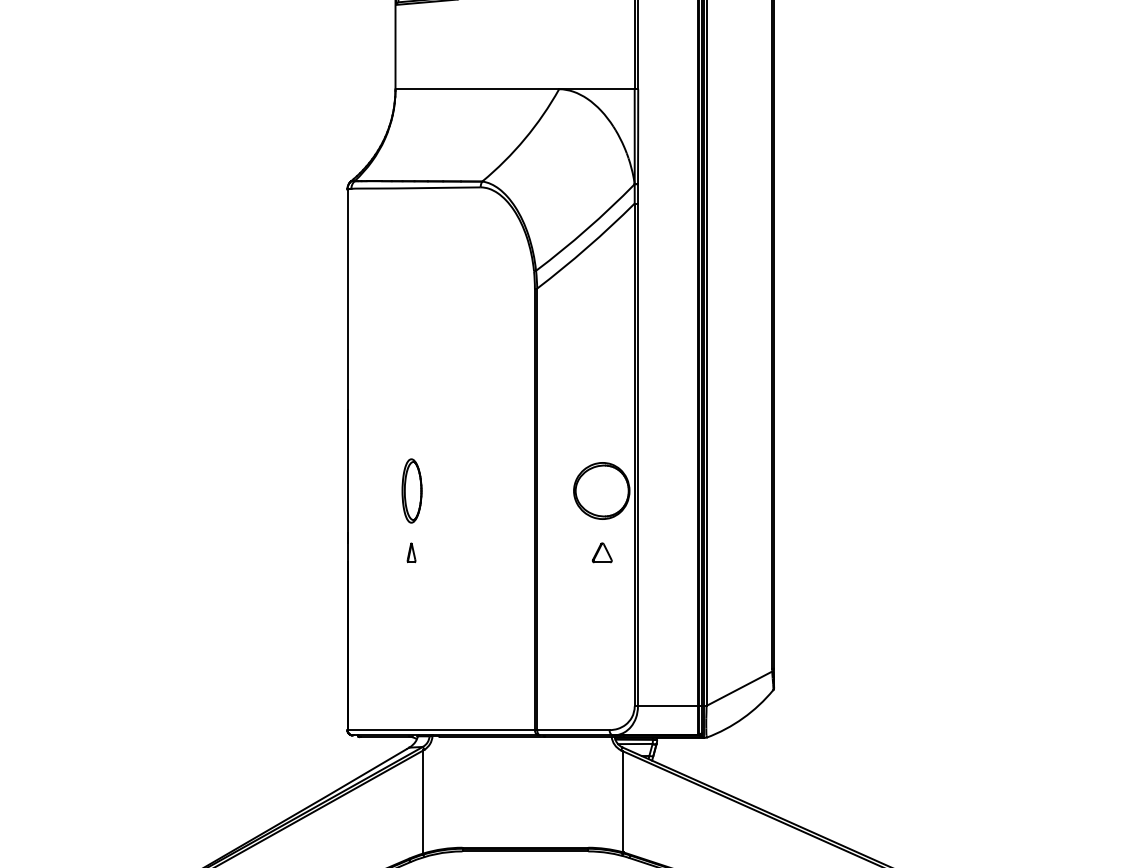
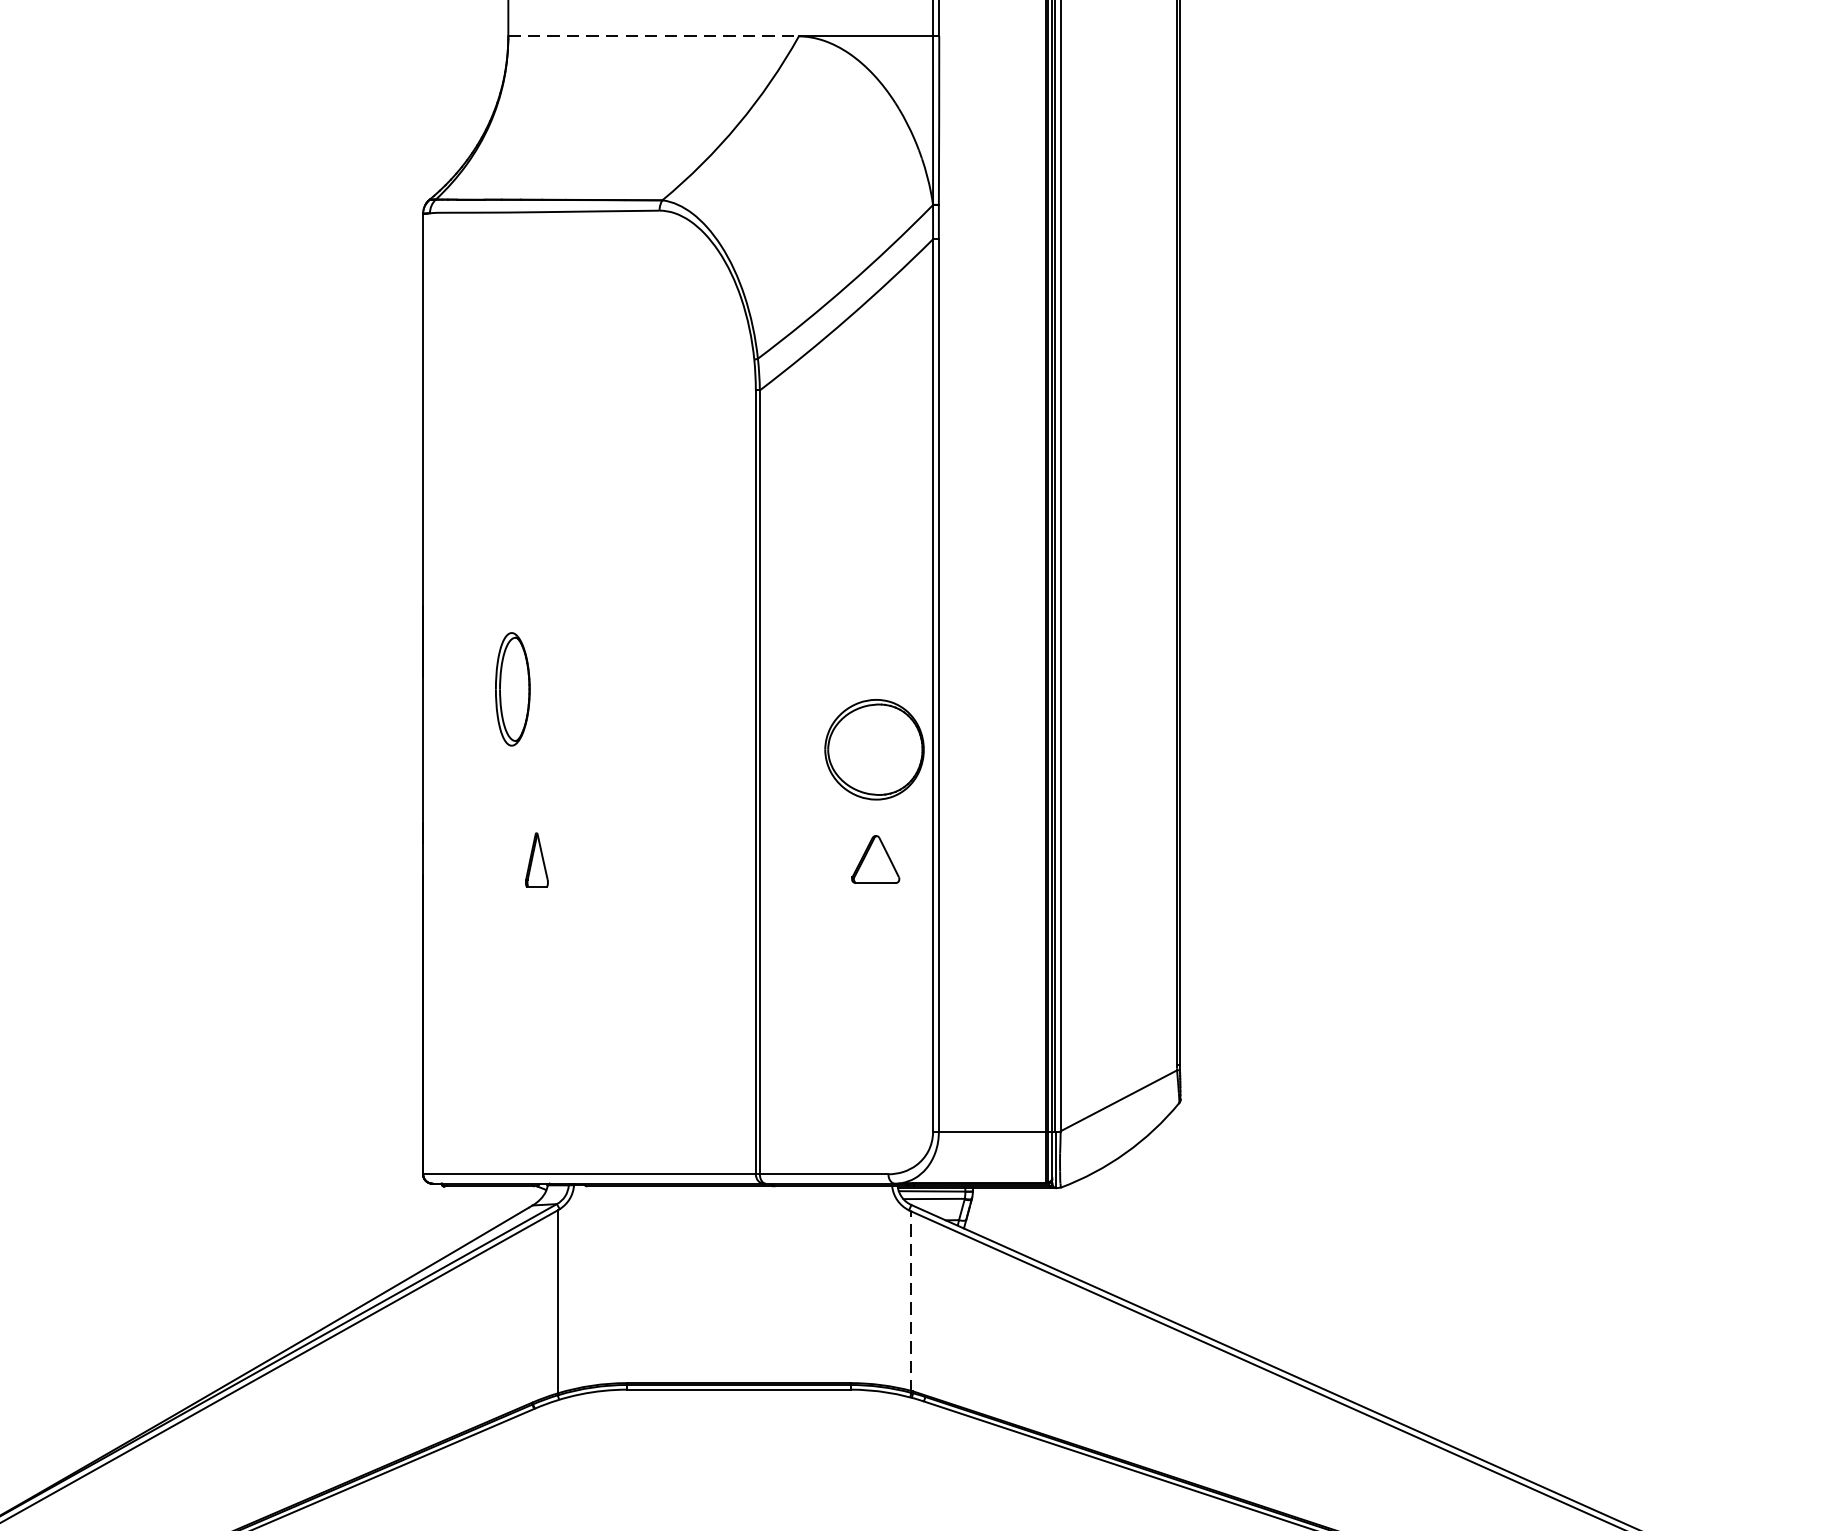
line: (477, 89) -> (653, 36), solid -> dashed
part: (411, 490) -> (511, 688), moved
part: (411, 552) -> (536, 858), size x1.6
part: (601, 552) -> (874, 858), size x1.4
line: (622, 801) -> (911, 1301), solid -> dashed

